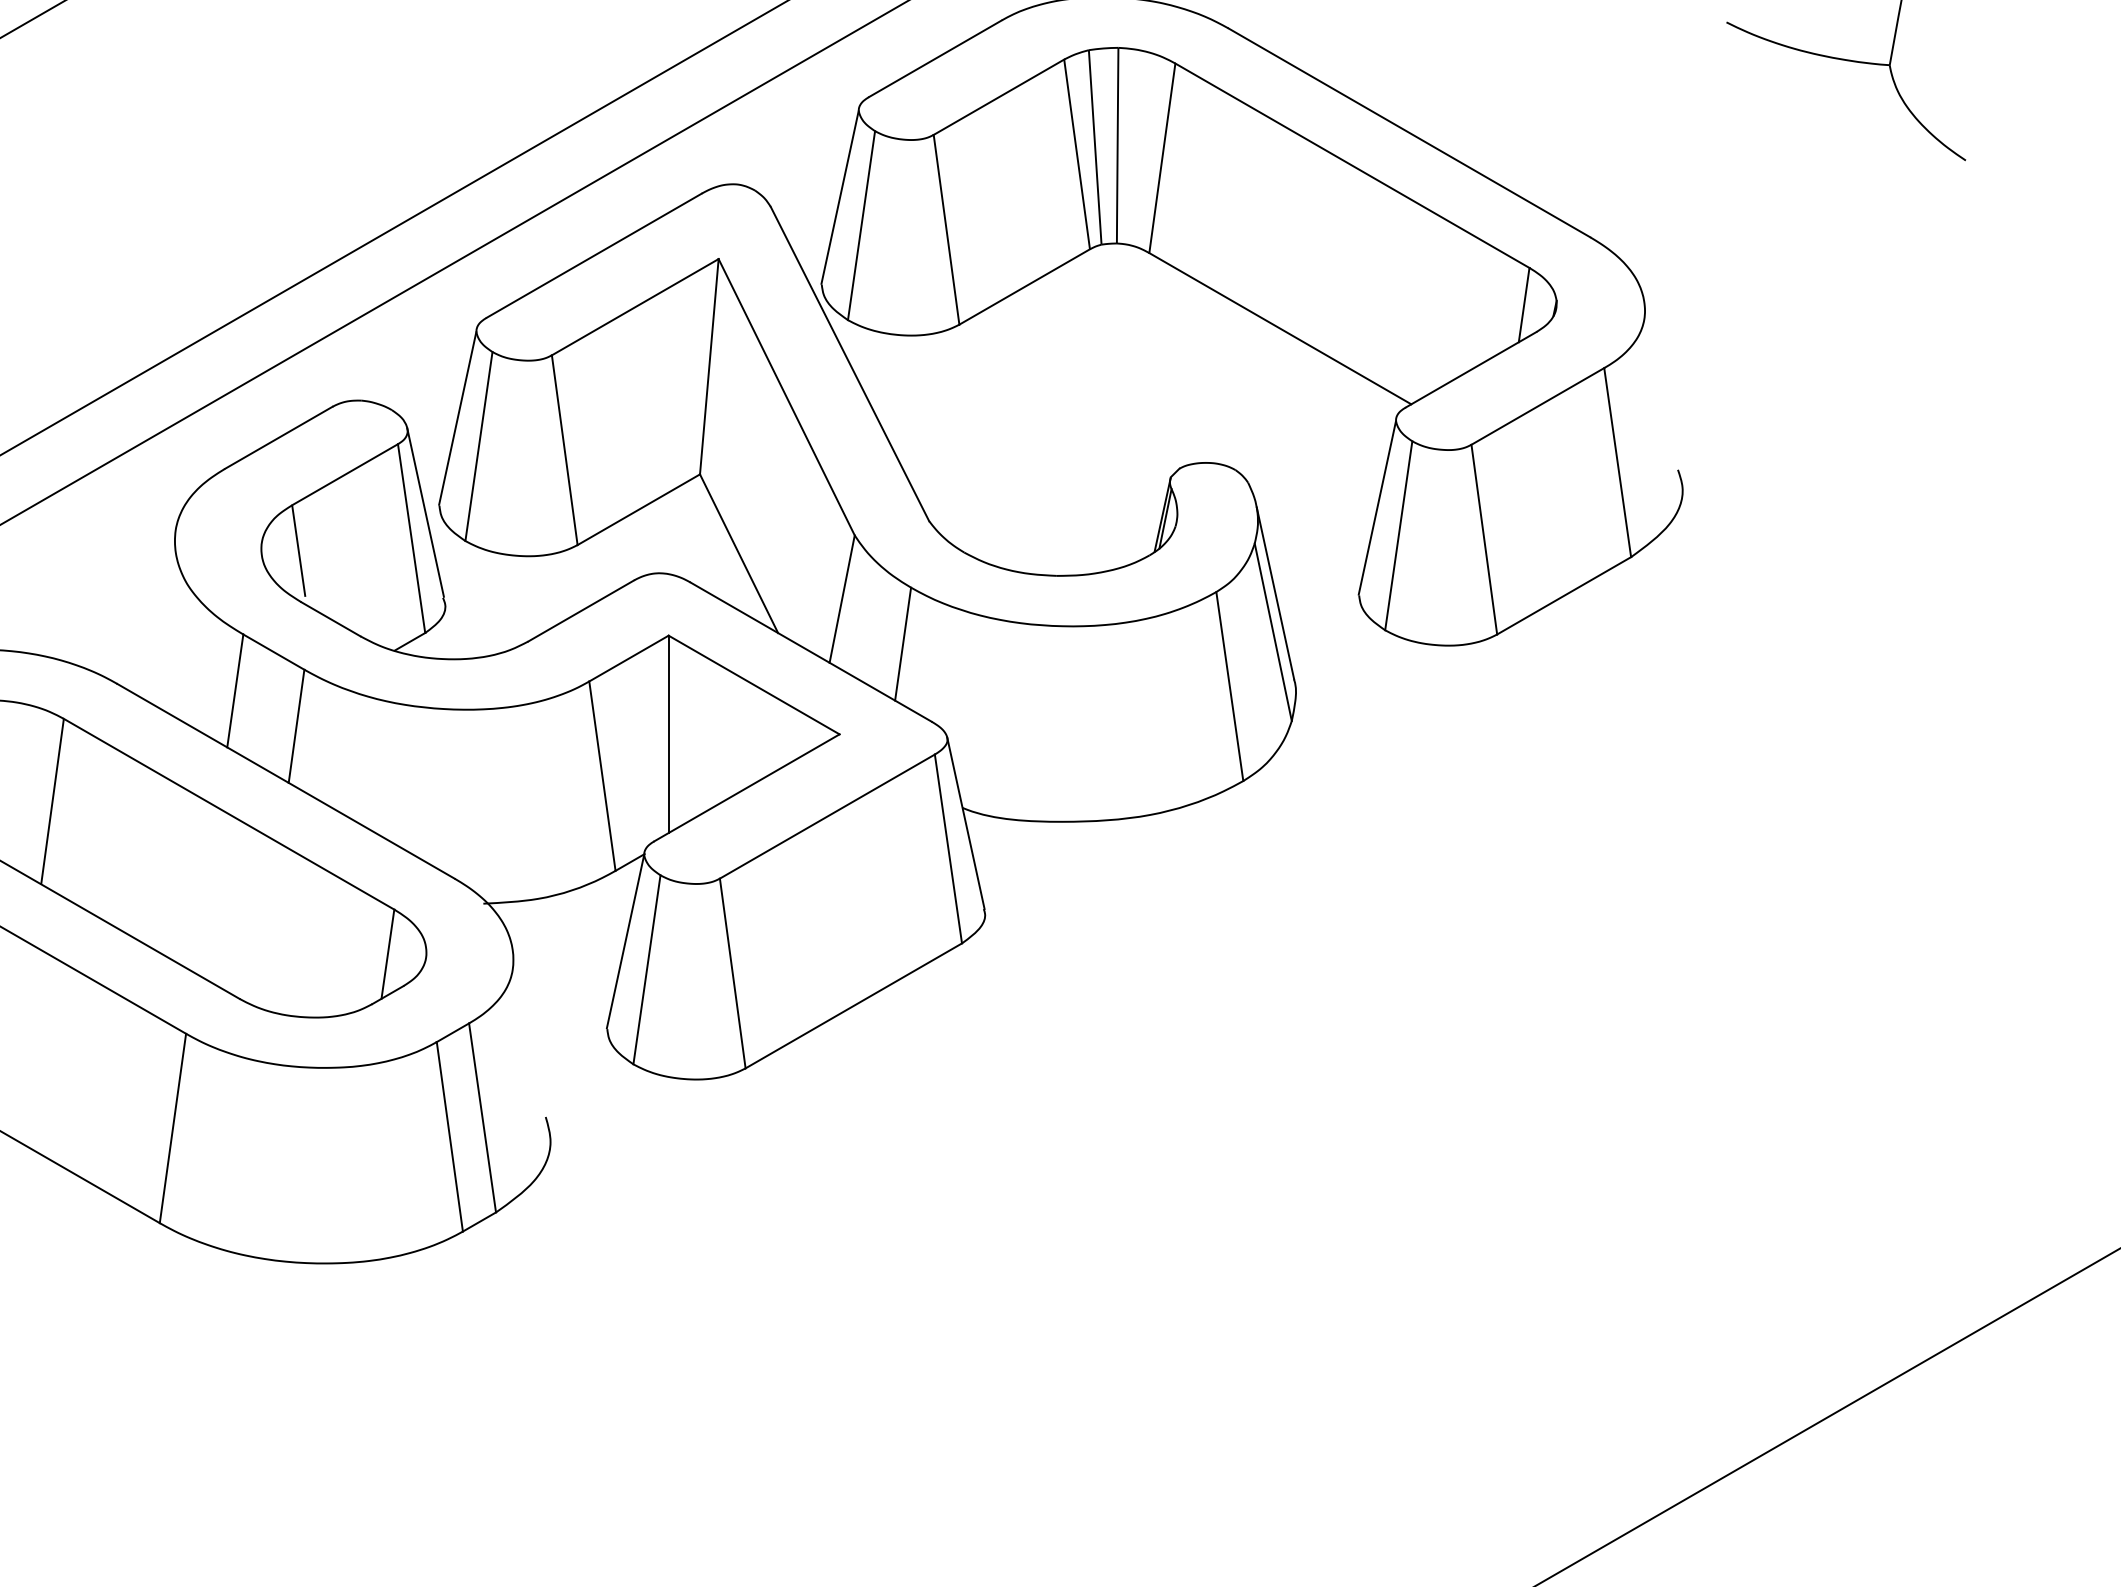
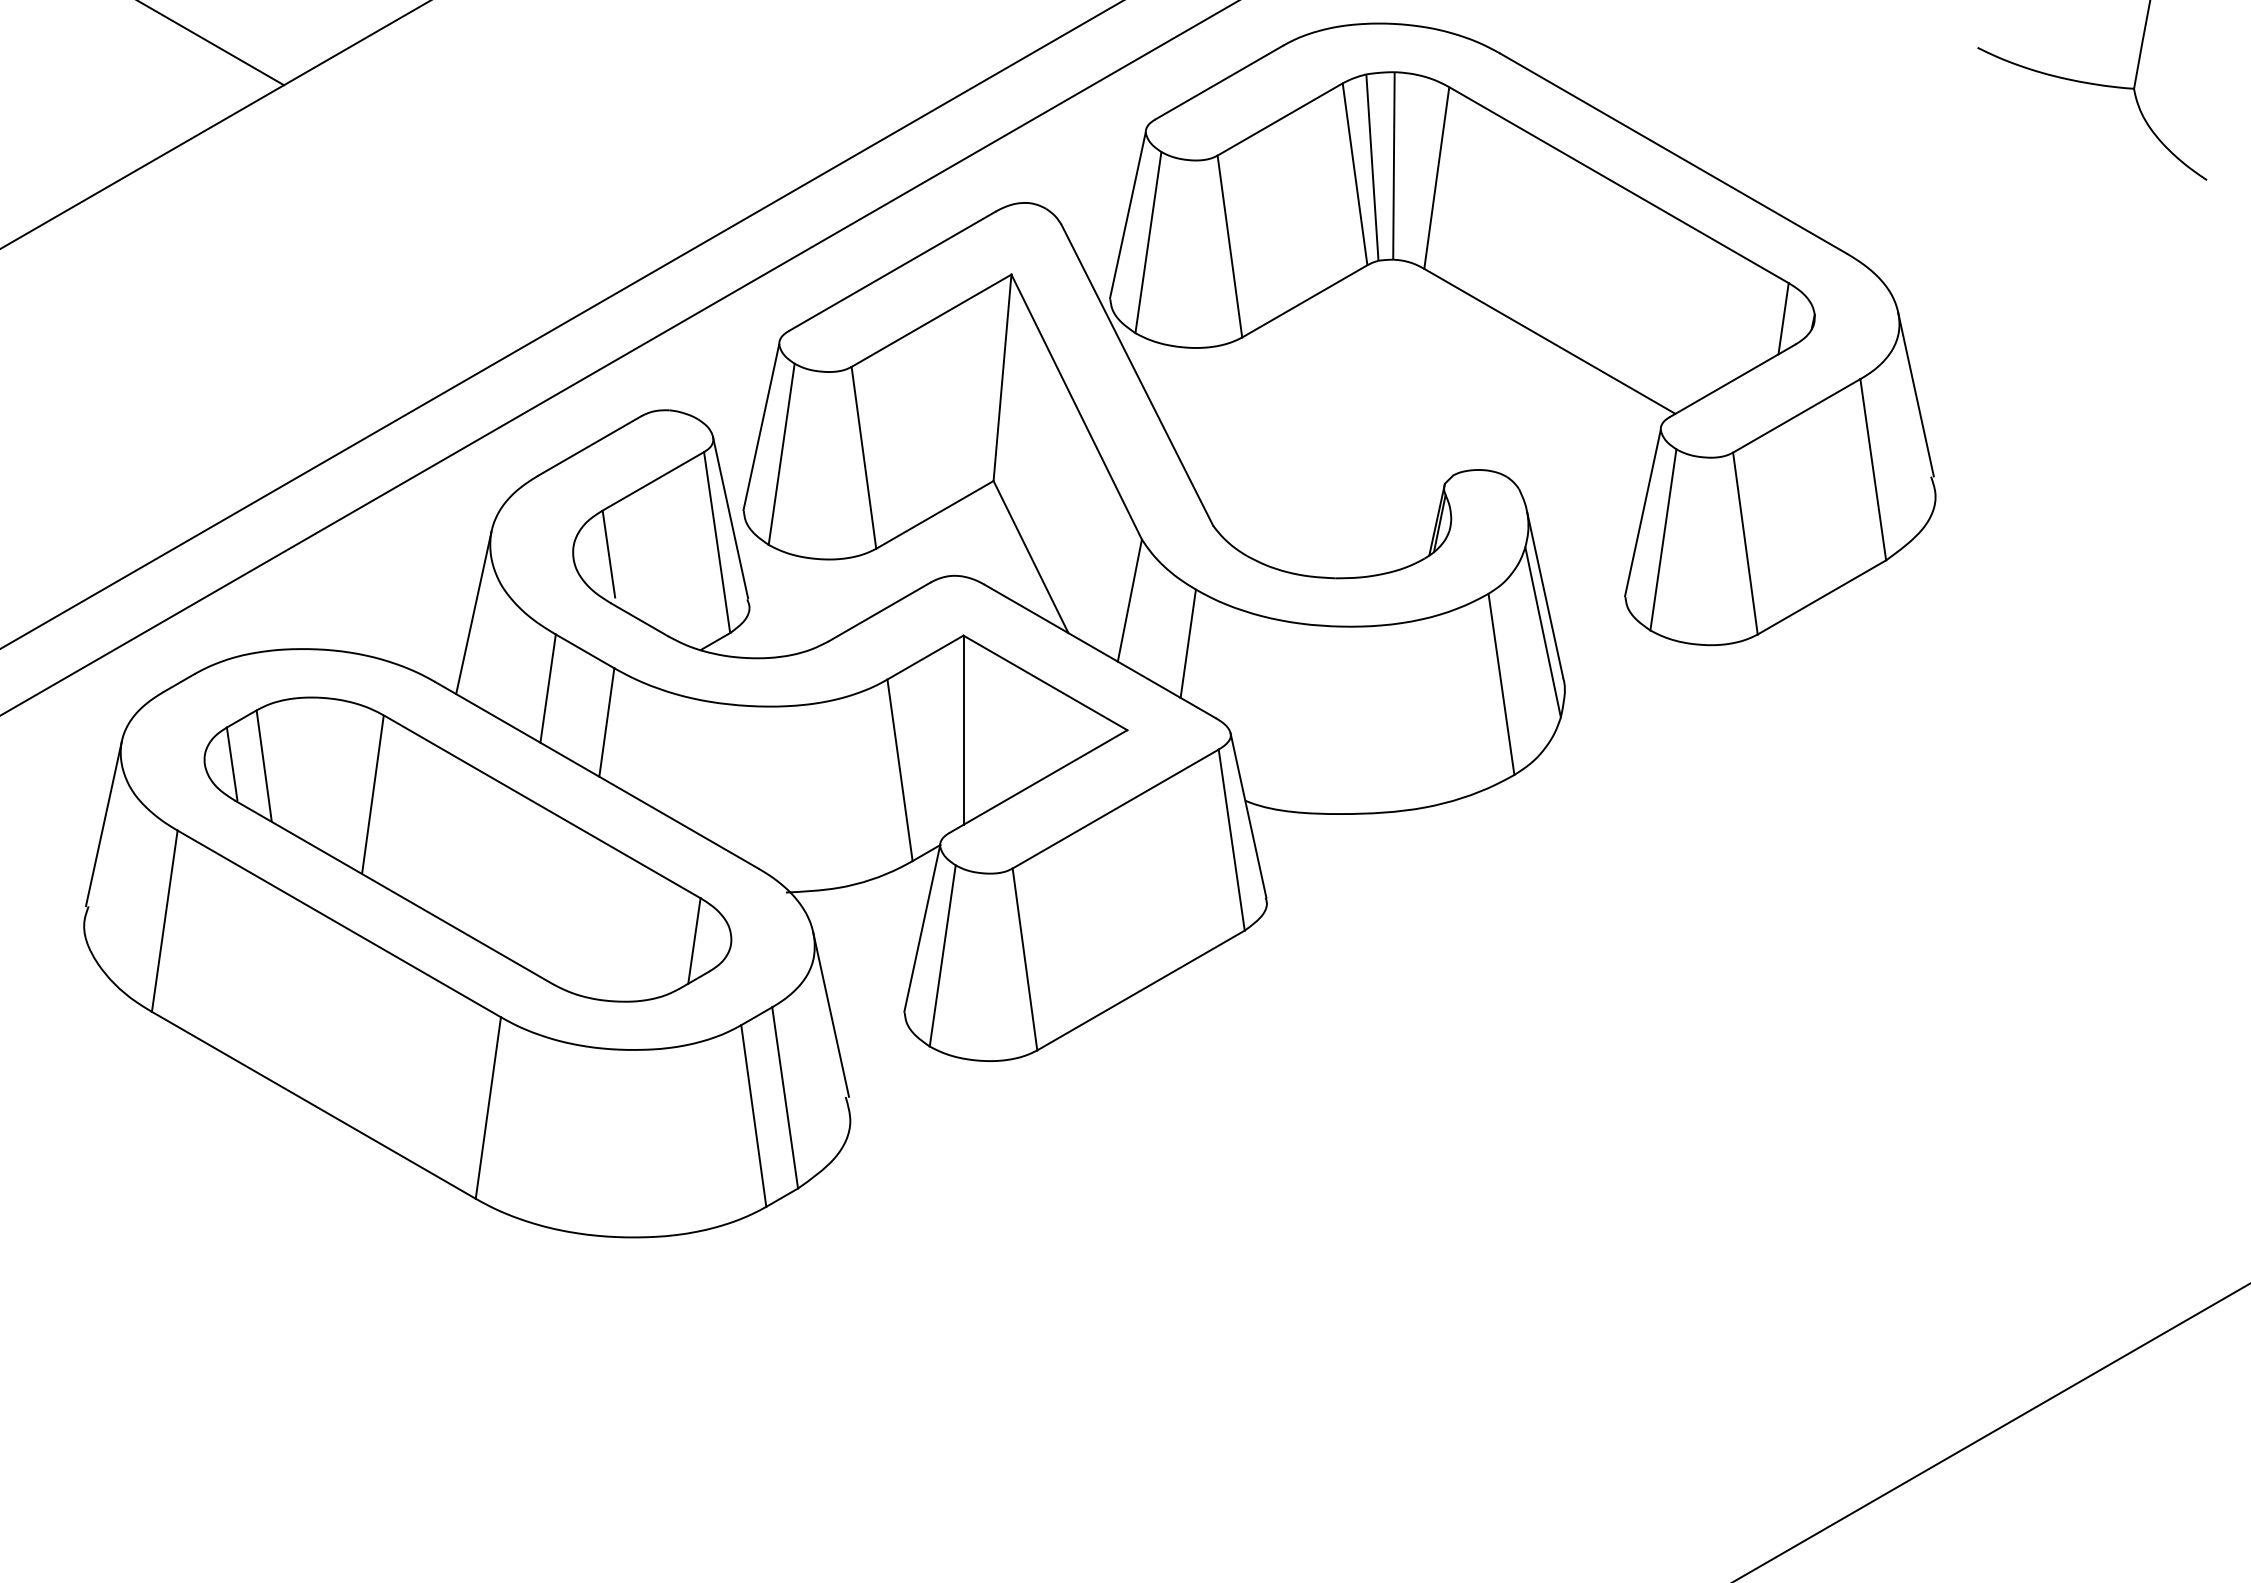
line: (1661, 384) -> (1915, 394), added
line: (157, 611) -> (473, 612), added
line: (530, 1030) -> (831, 1014), added

